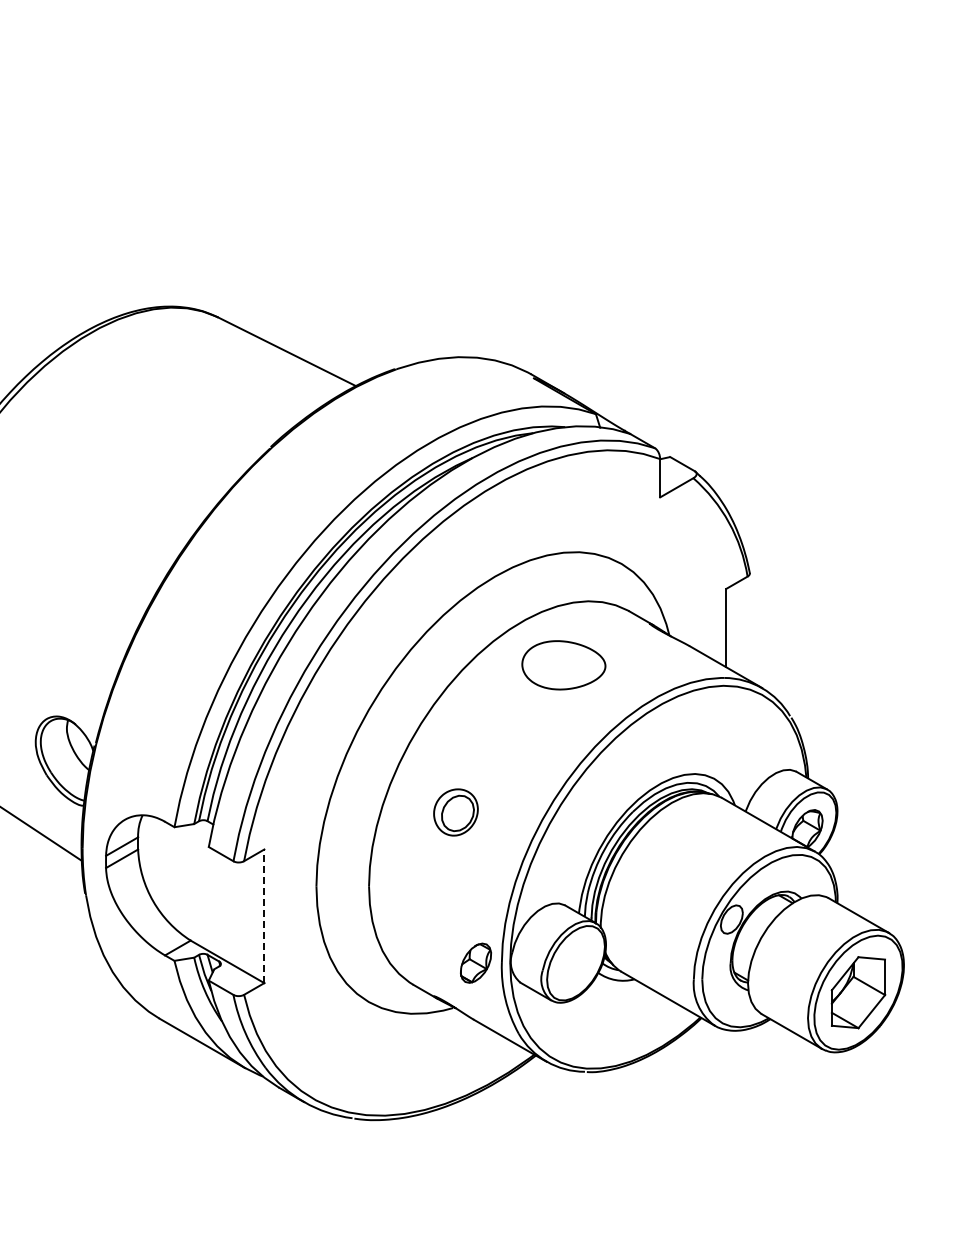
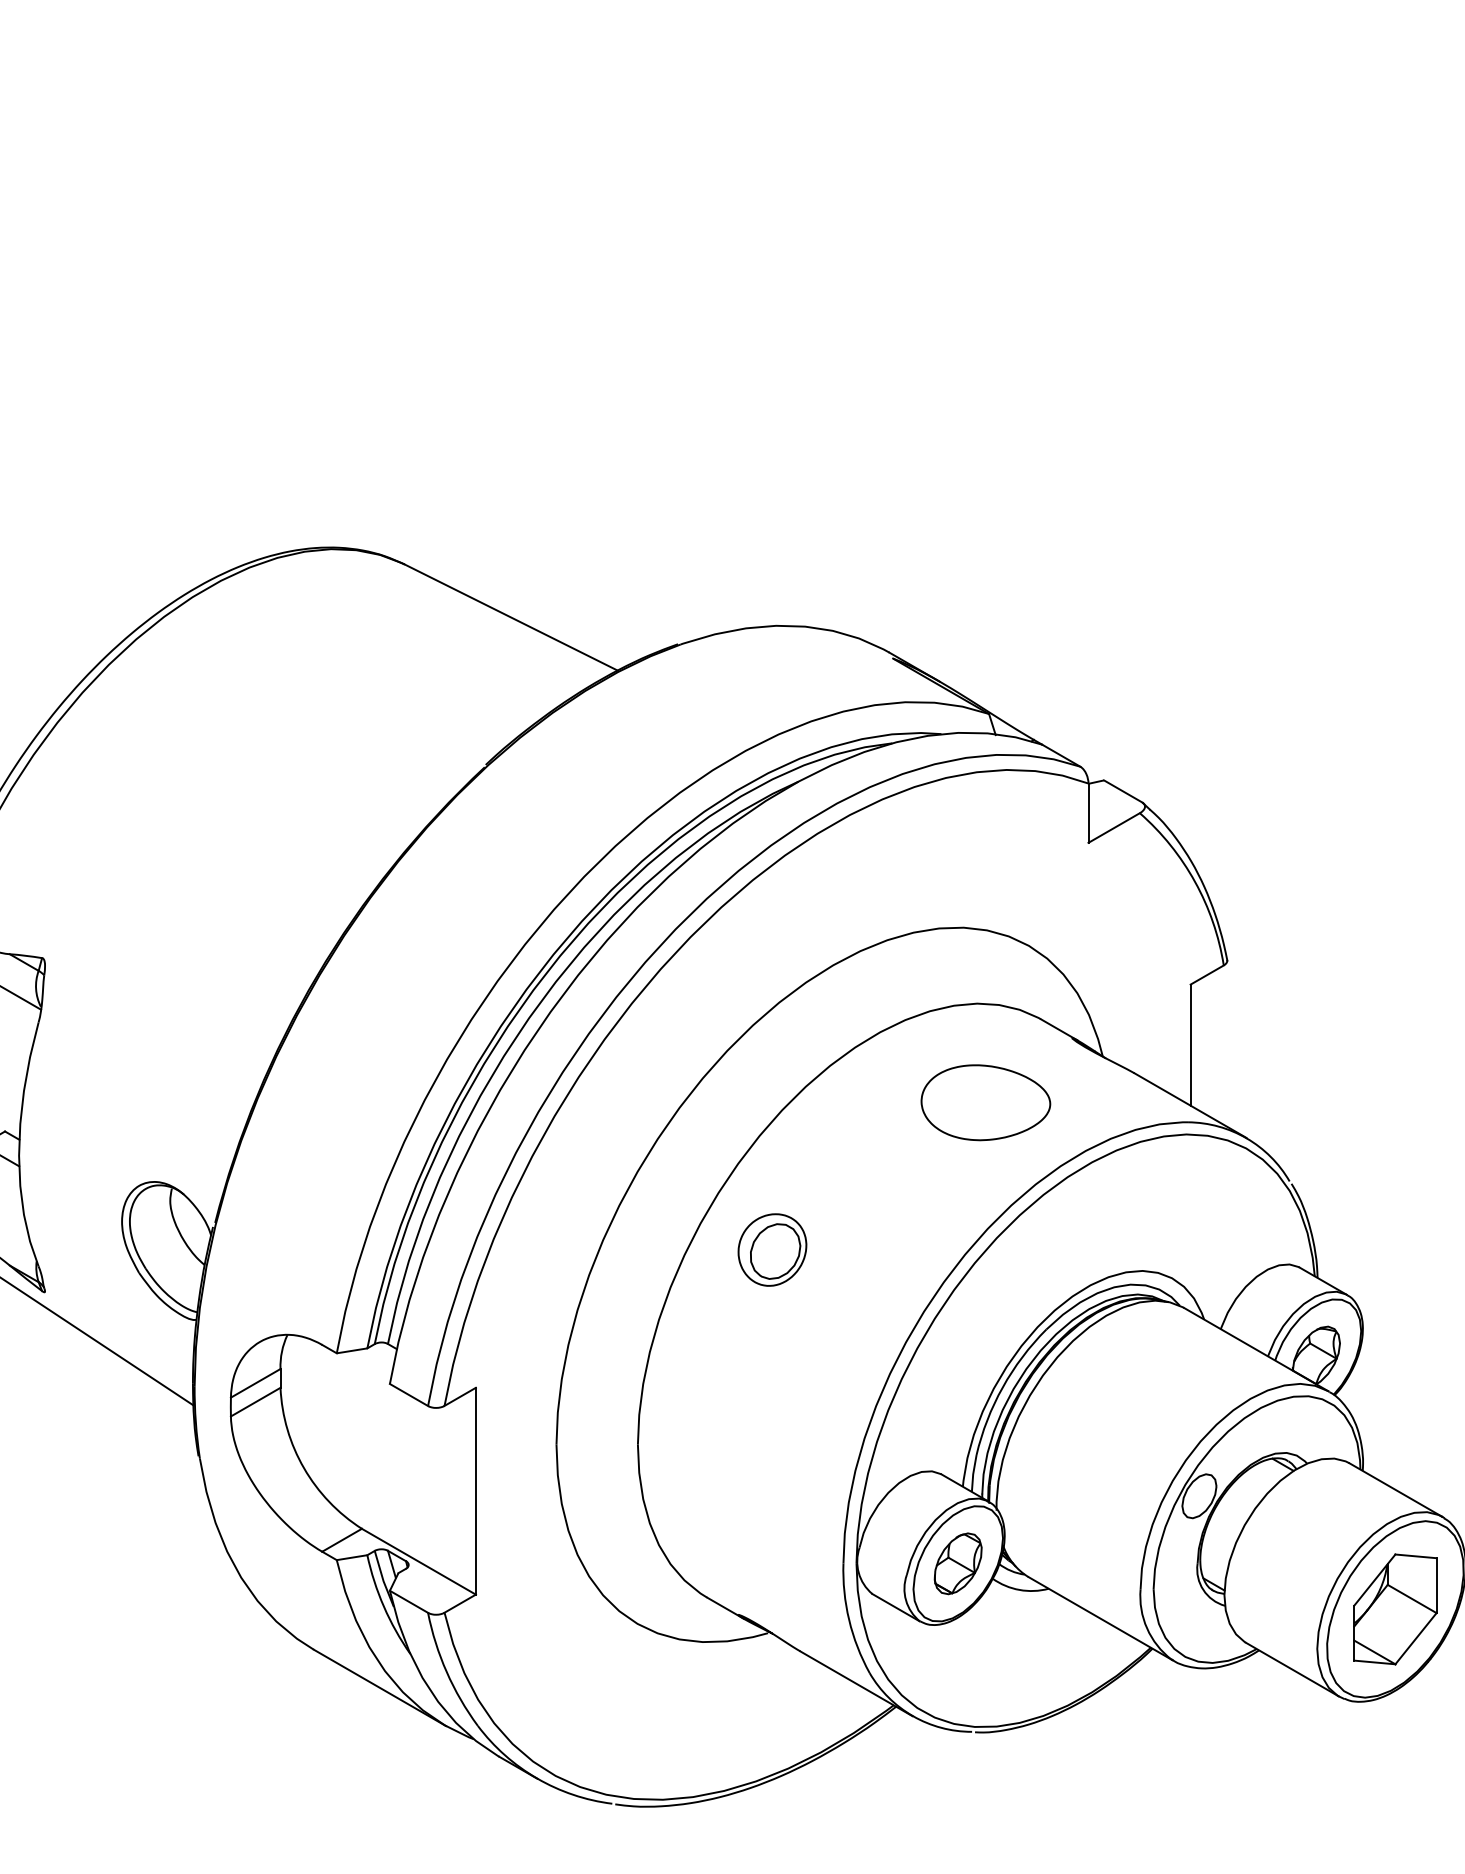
part: (563, 665) -> (985, 1103), moved
part: (455, 812) -> (771, 1250), moved
line: (264, 916) -> (476, 1491), dashed -> solid
part: (475, 962) -> (957, 1562), moved

